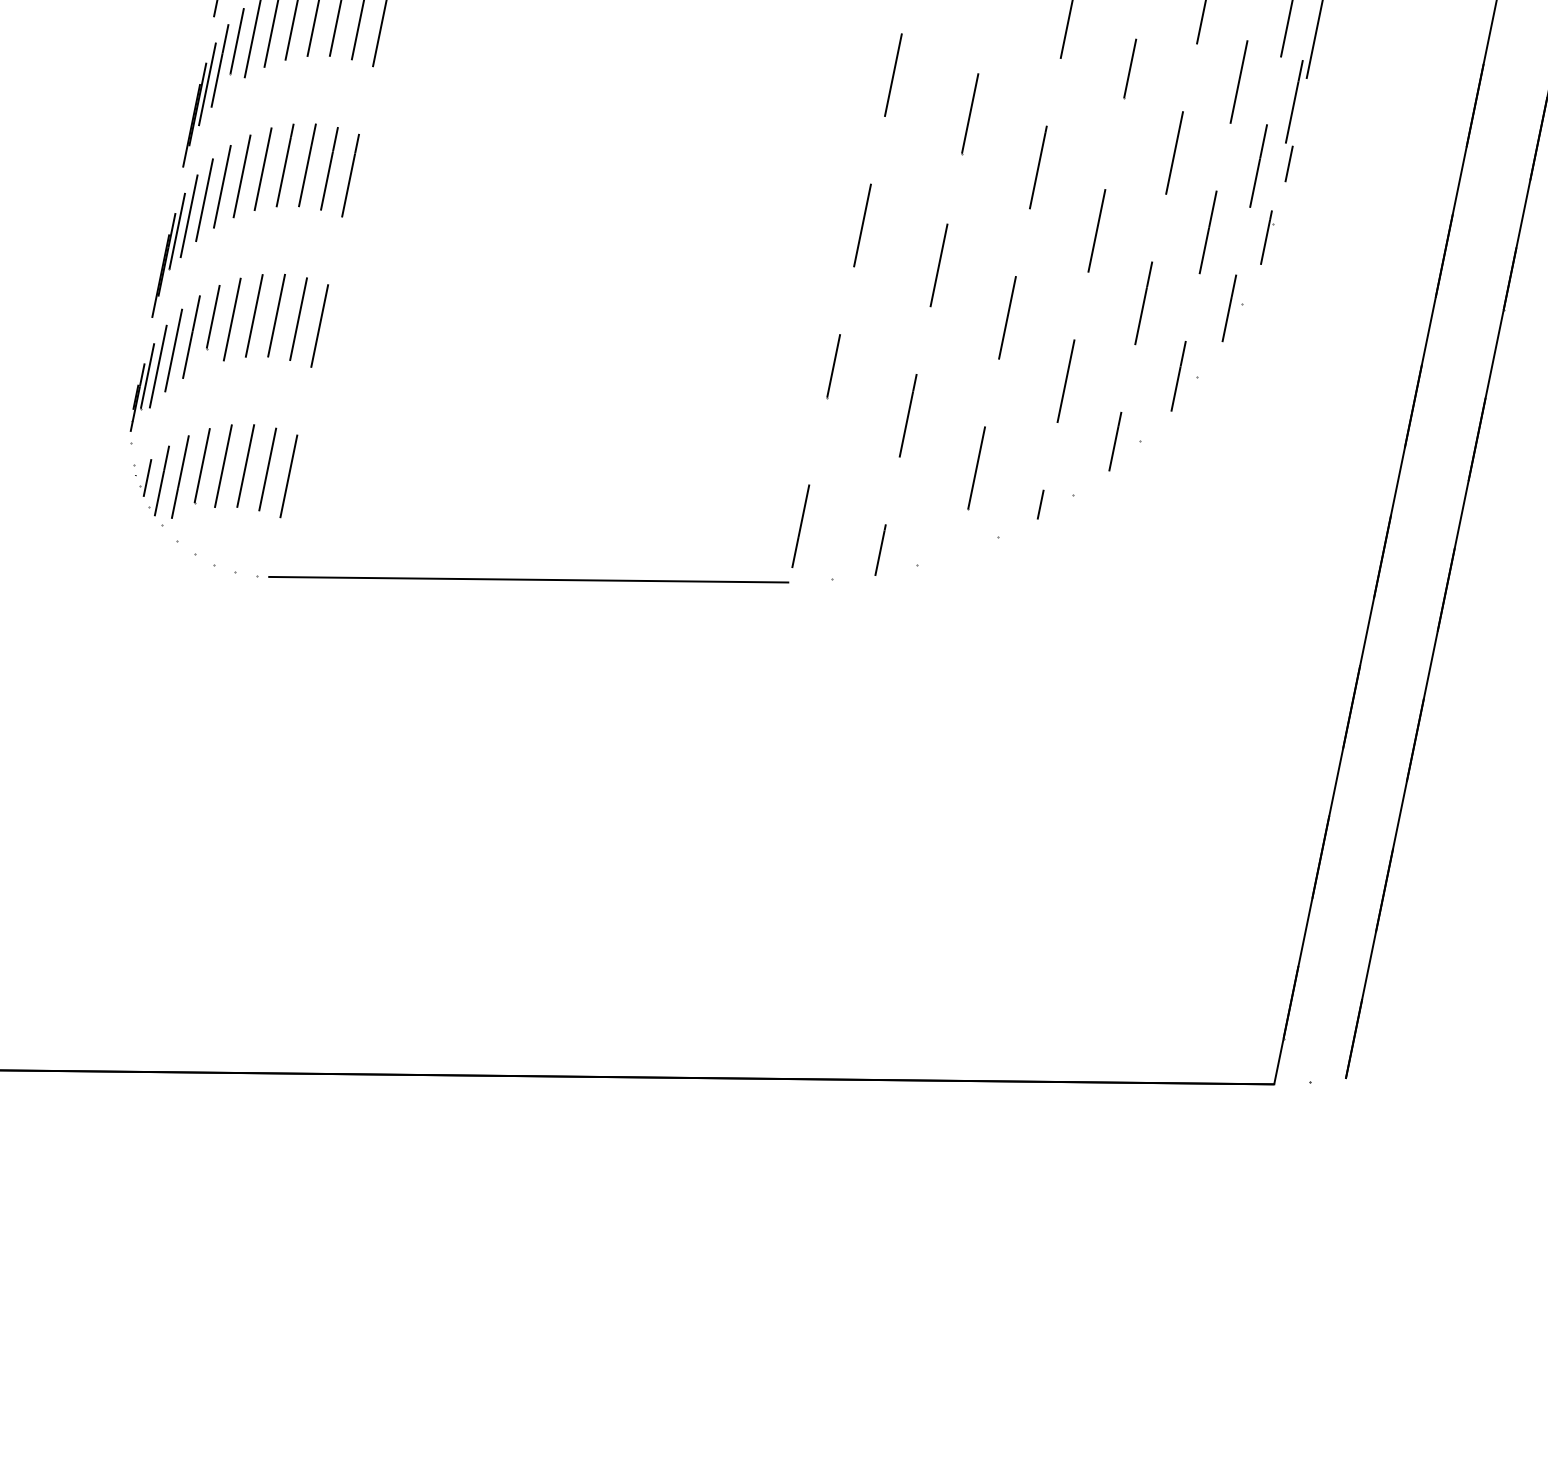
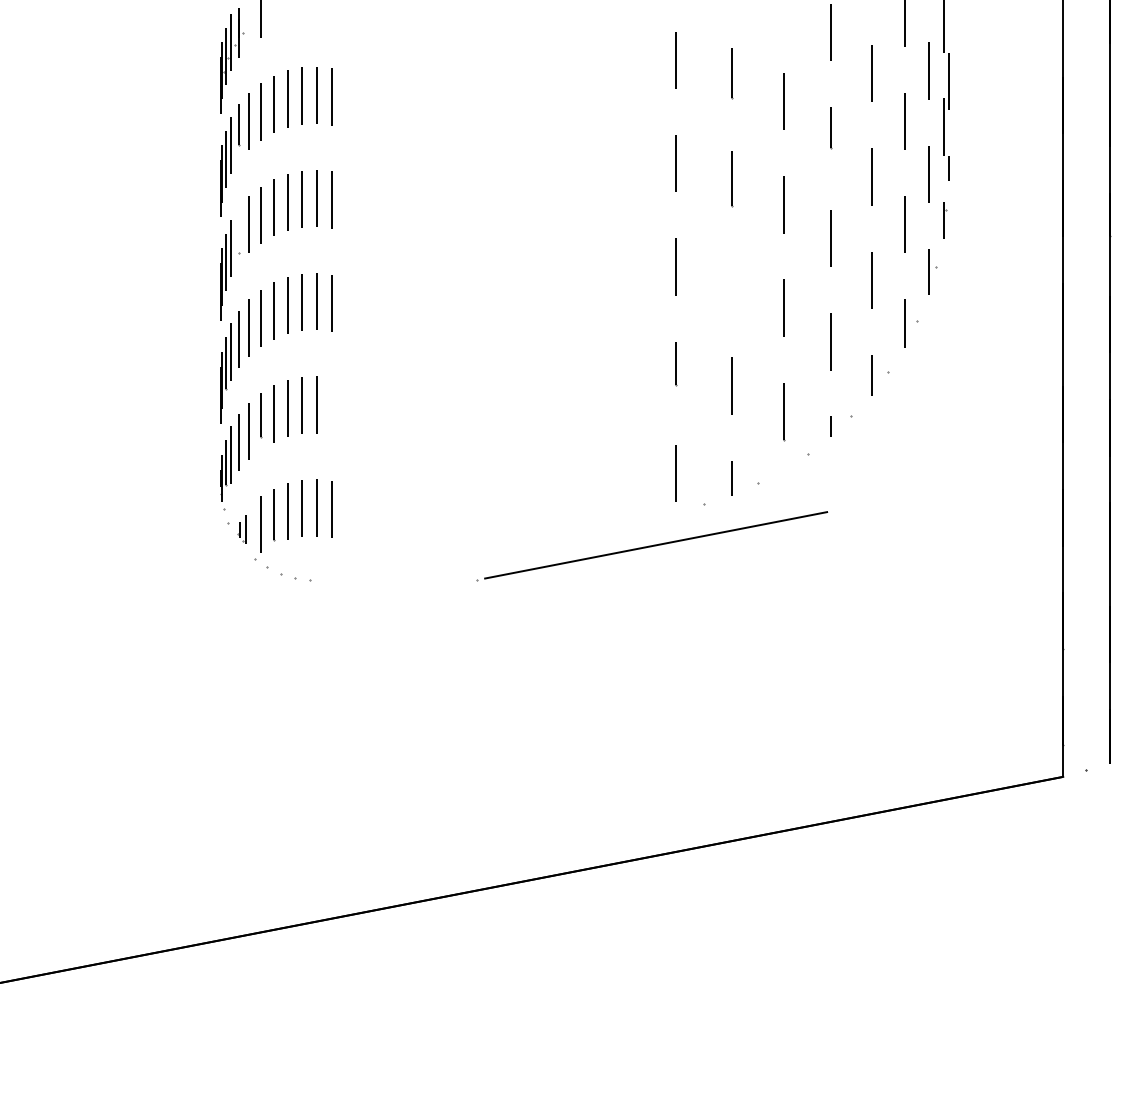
line: (237, 40) -> (239, 229), removed
line: (938, 264) -> (731, 282), removed
line: (320, 326) -> (332, 406), removed
part: (150, 478) -> (241, 529), size x0.6
line: (523, 580) -> (652, 546), moved

